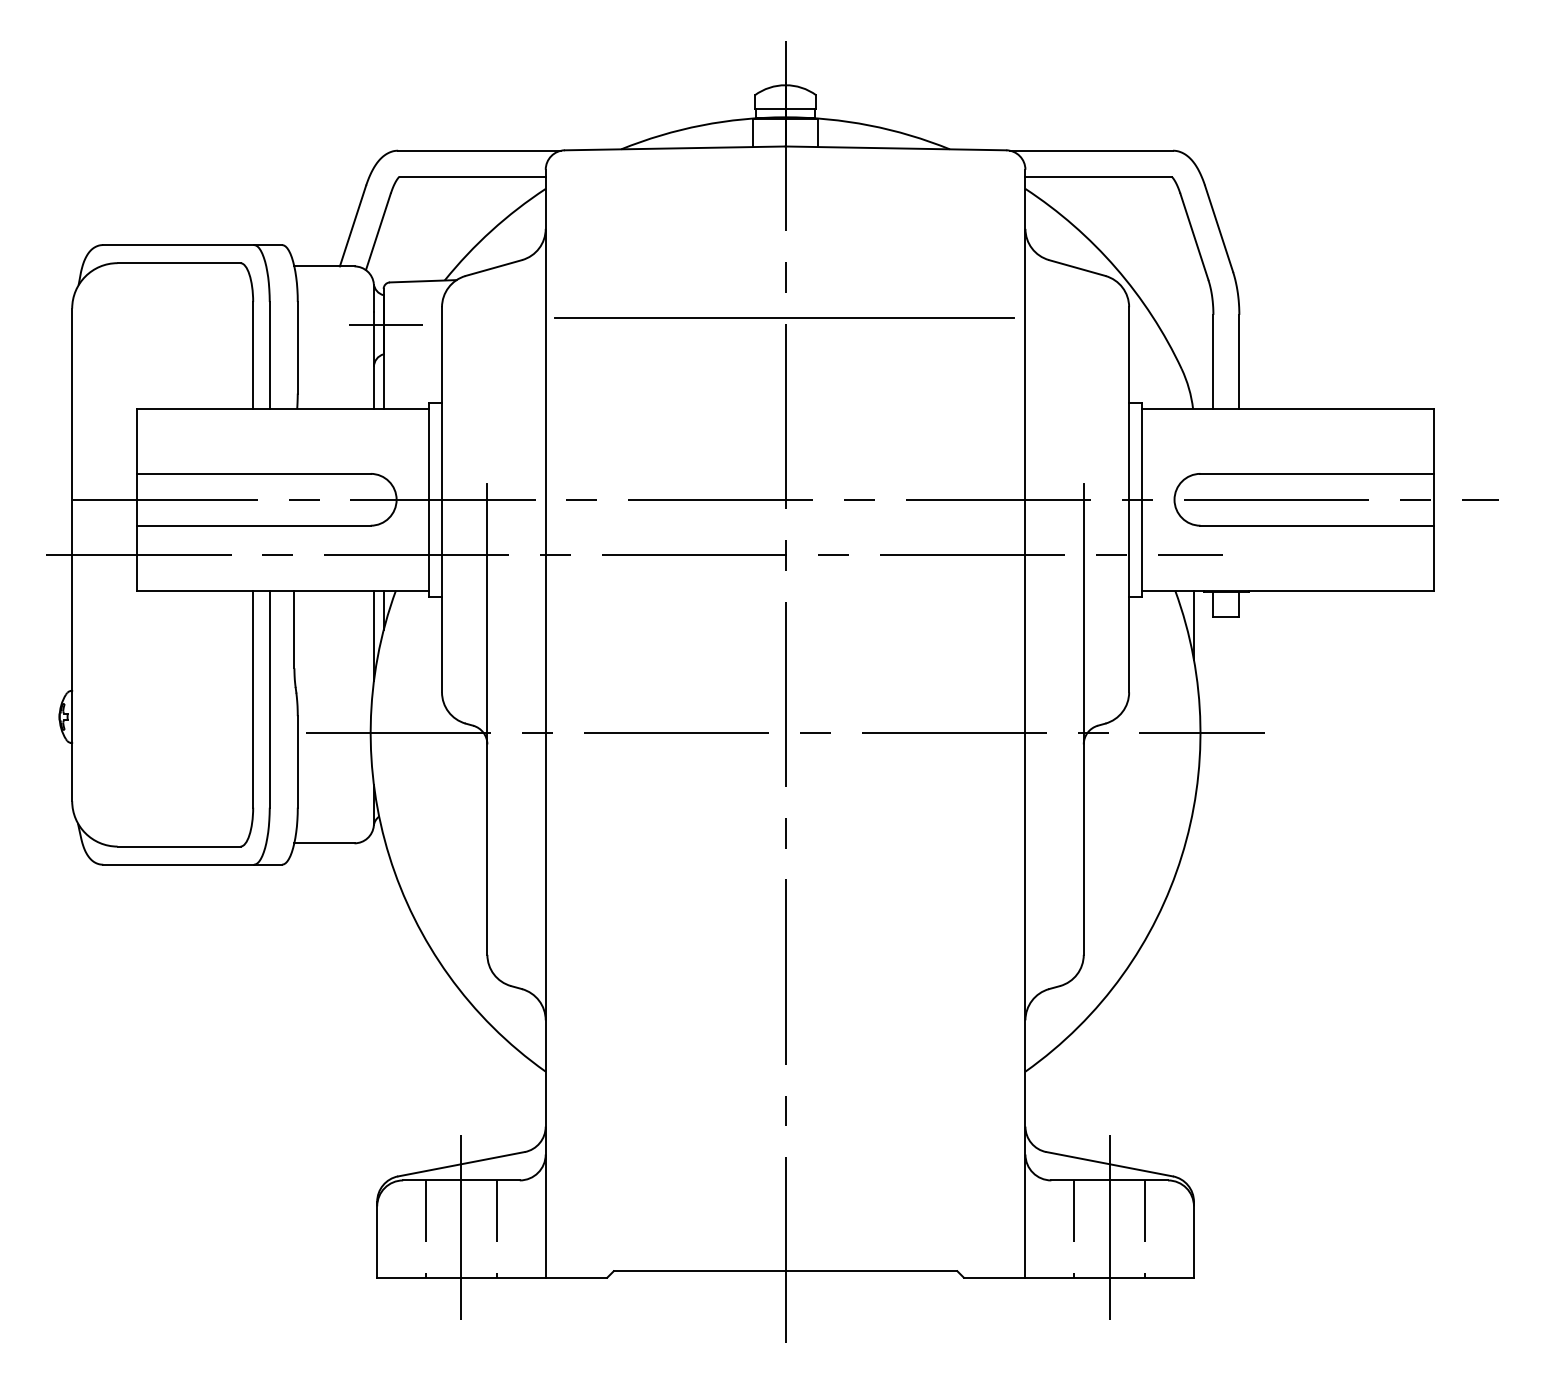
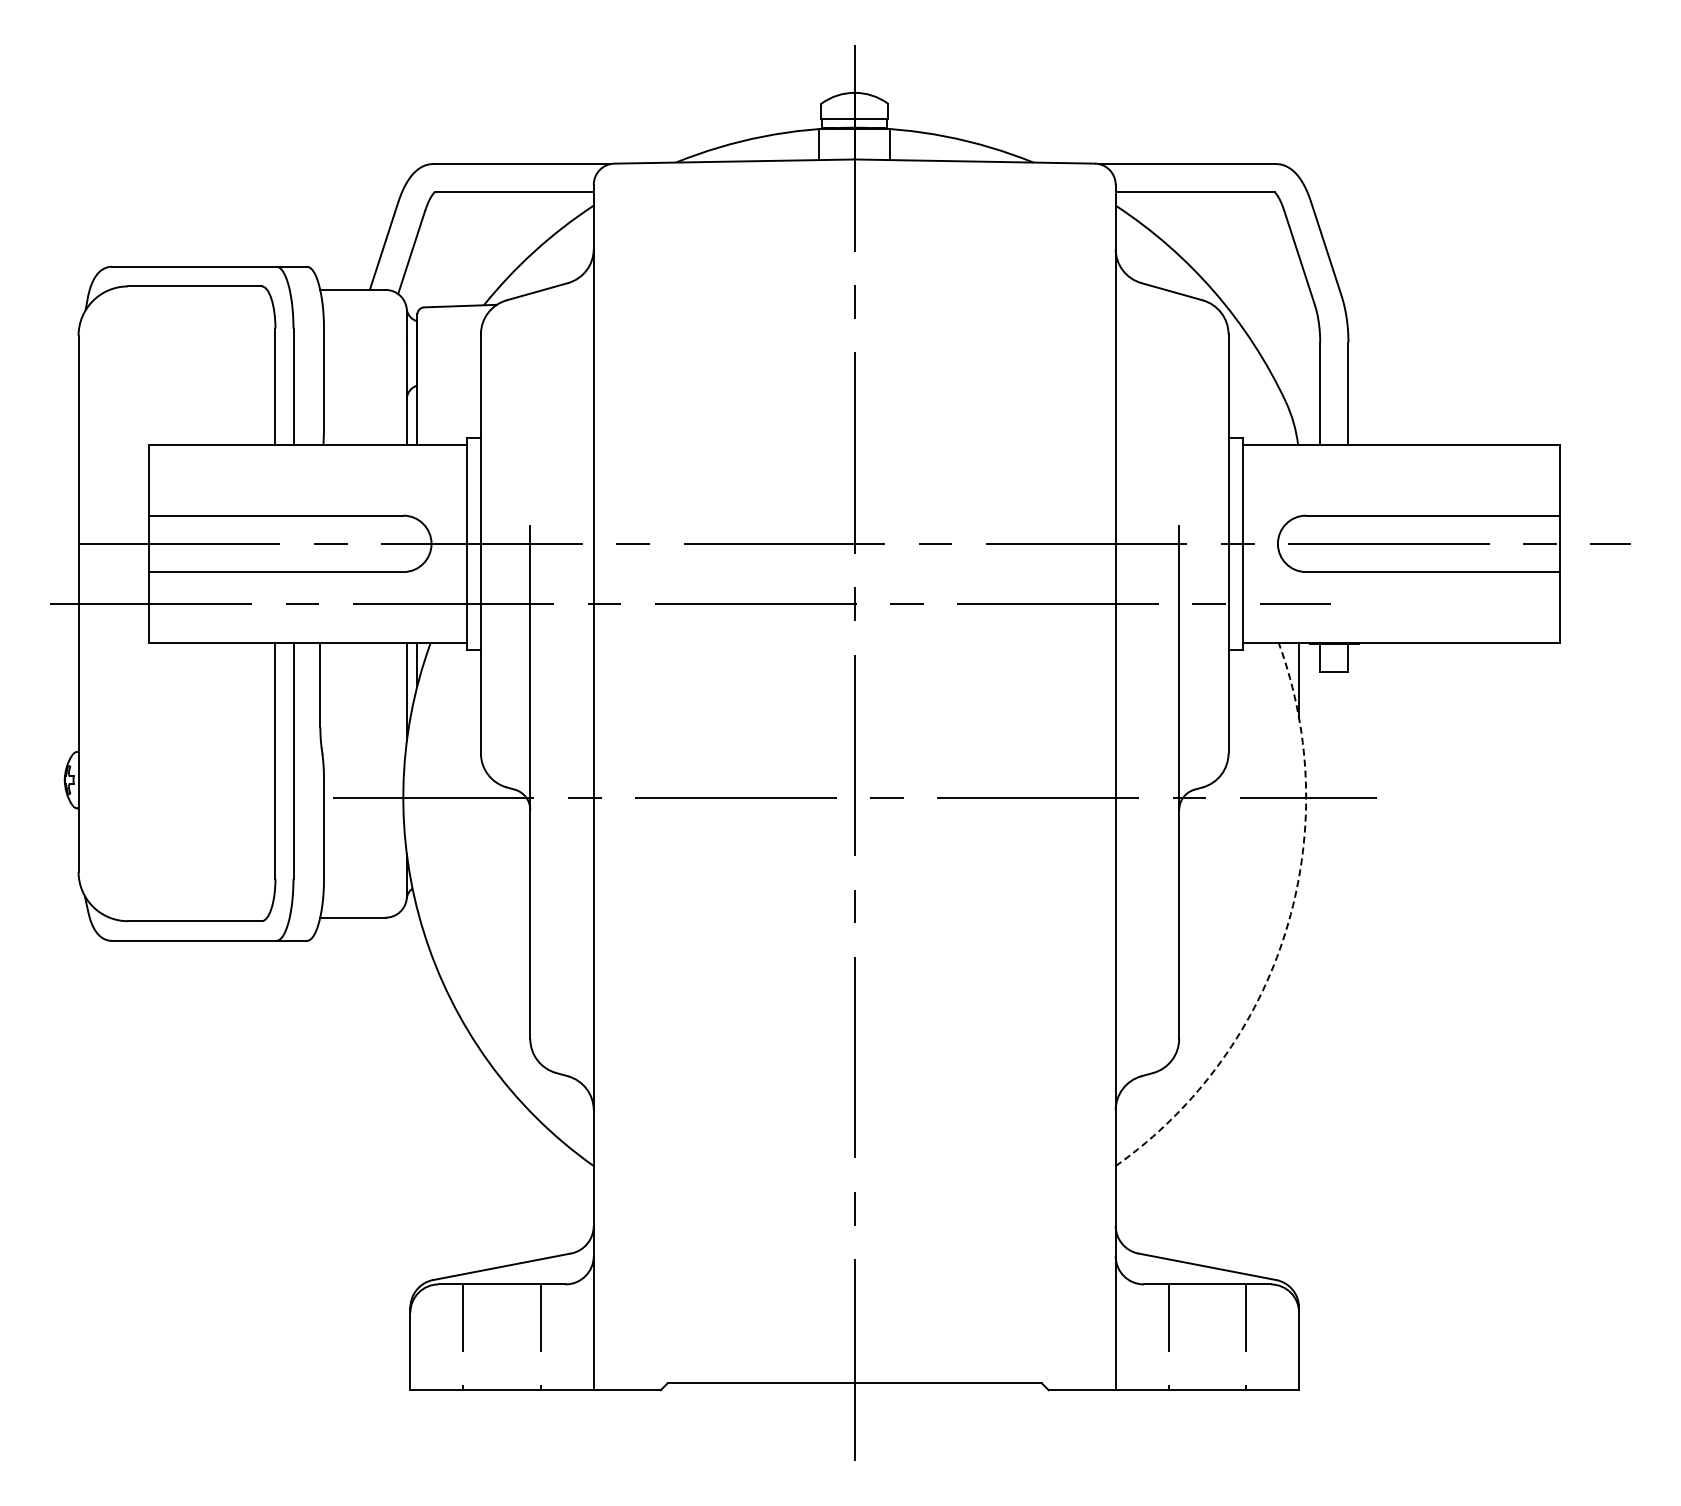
line: (784, 318) -> (853, 346), removed
line: (385, 324) -> (419, 353), removed
arc: (1181, 856) -> (1285, 931), solid -> dashed
line: (461, 1229) -> (502, 1337), removed
line: (1109, 1229) -> (1207, 1337), removed

